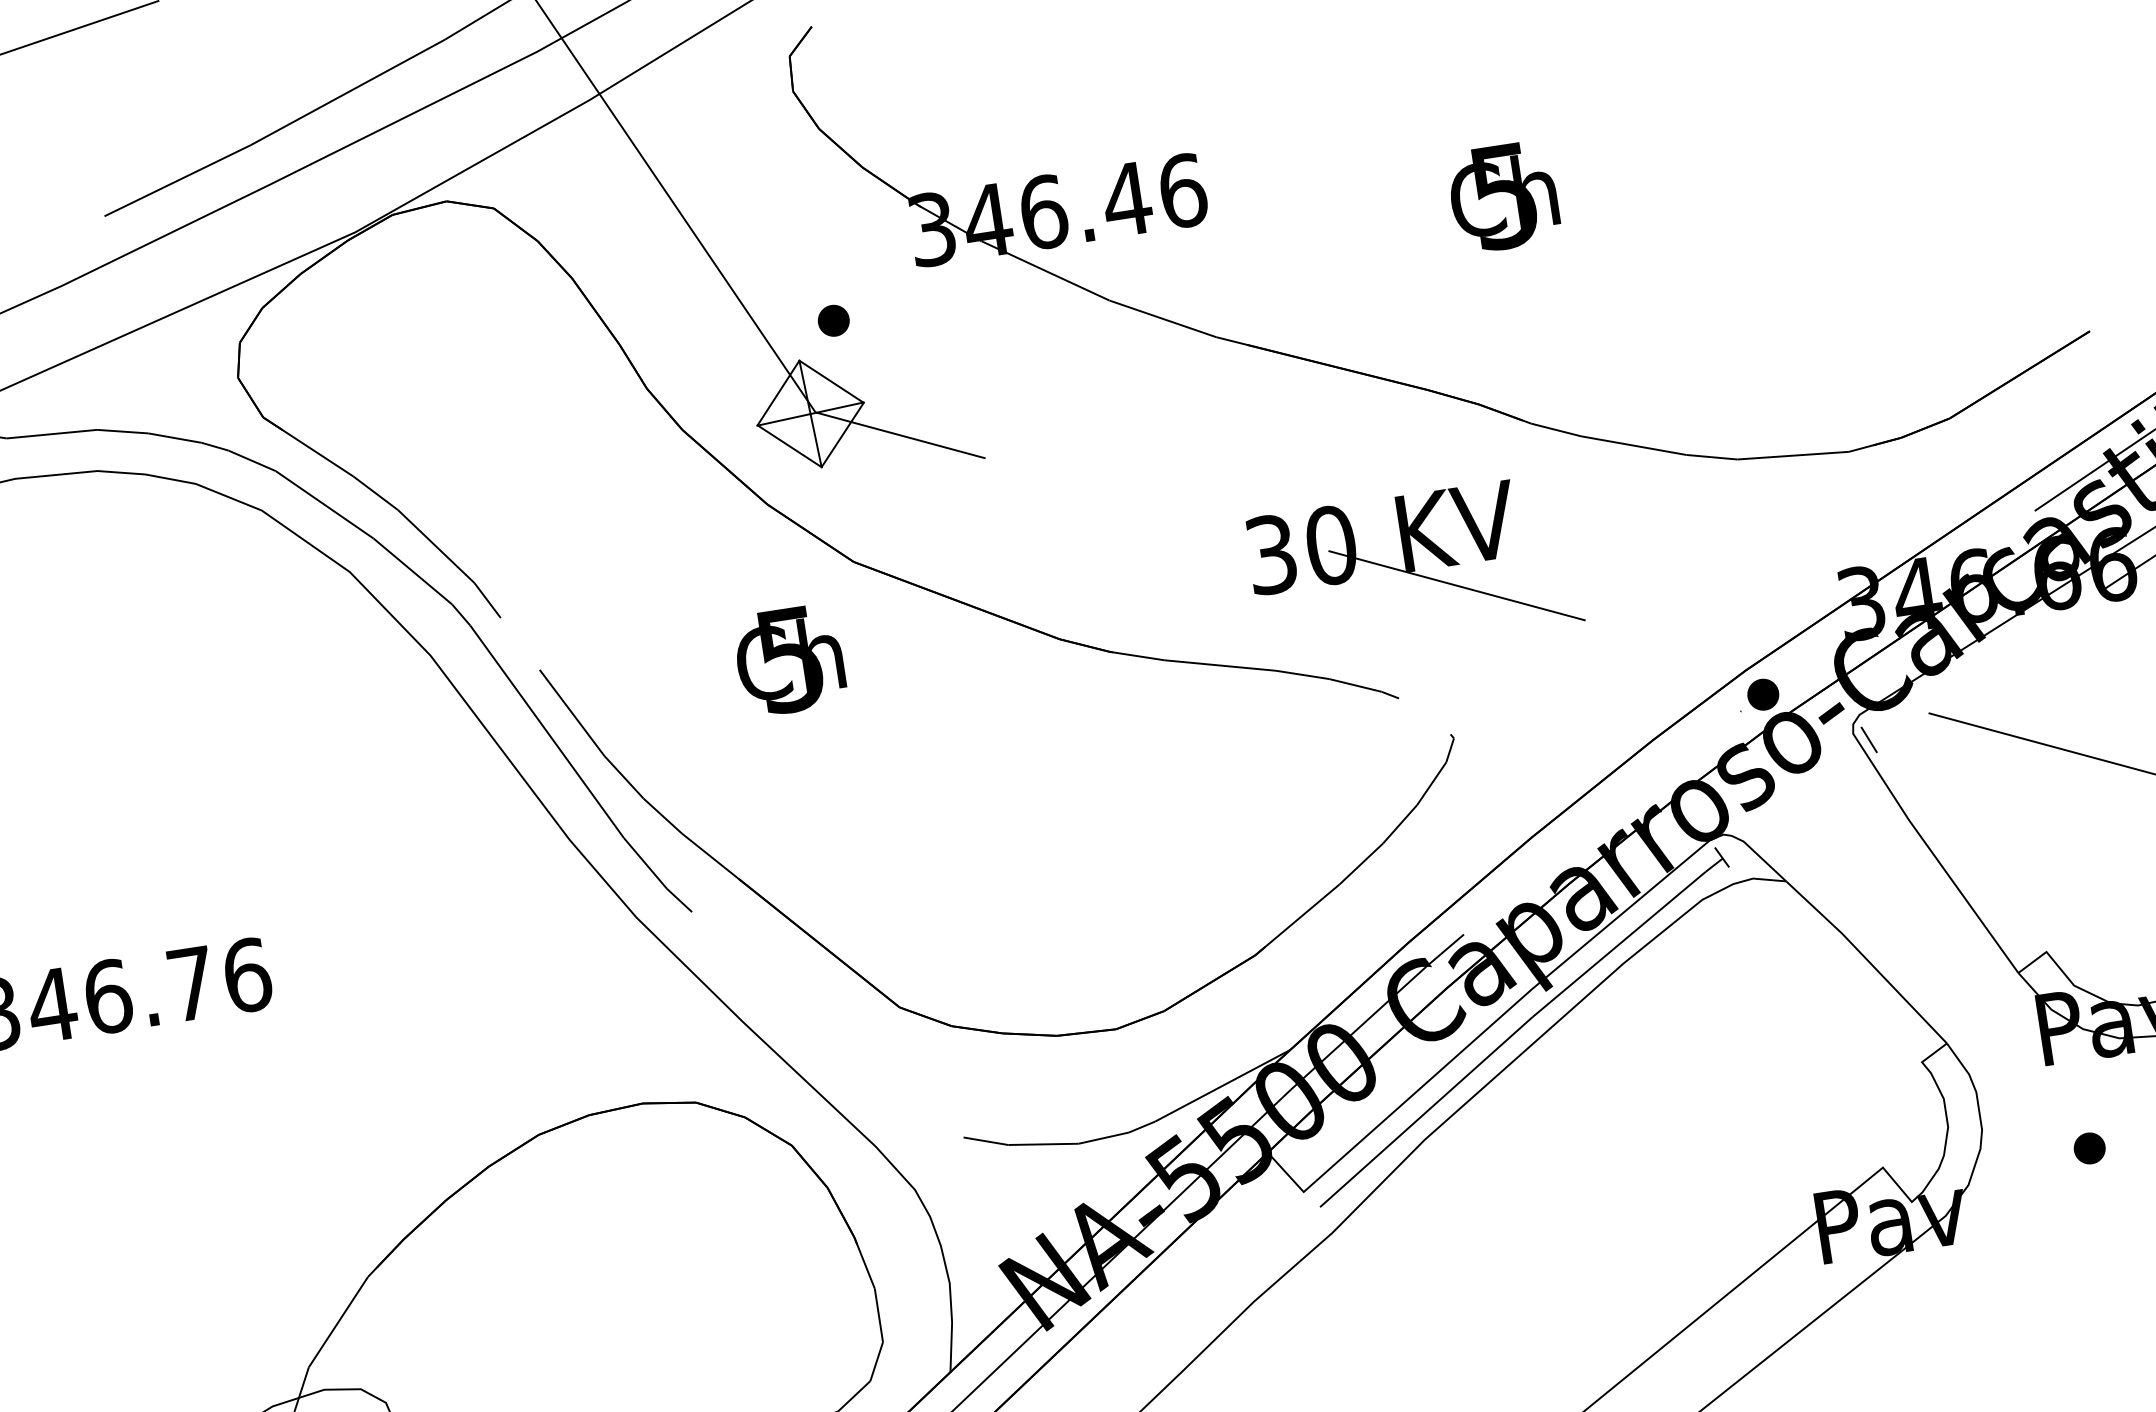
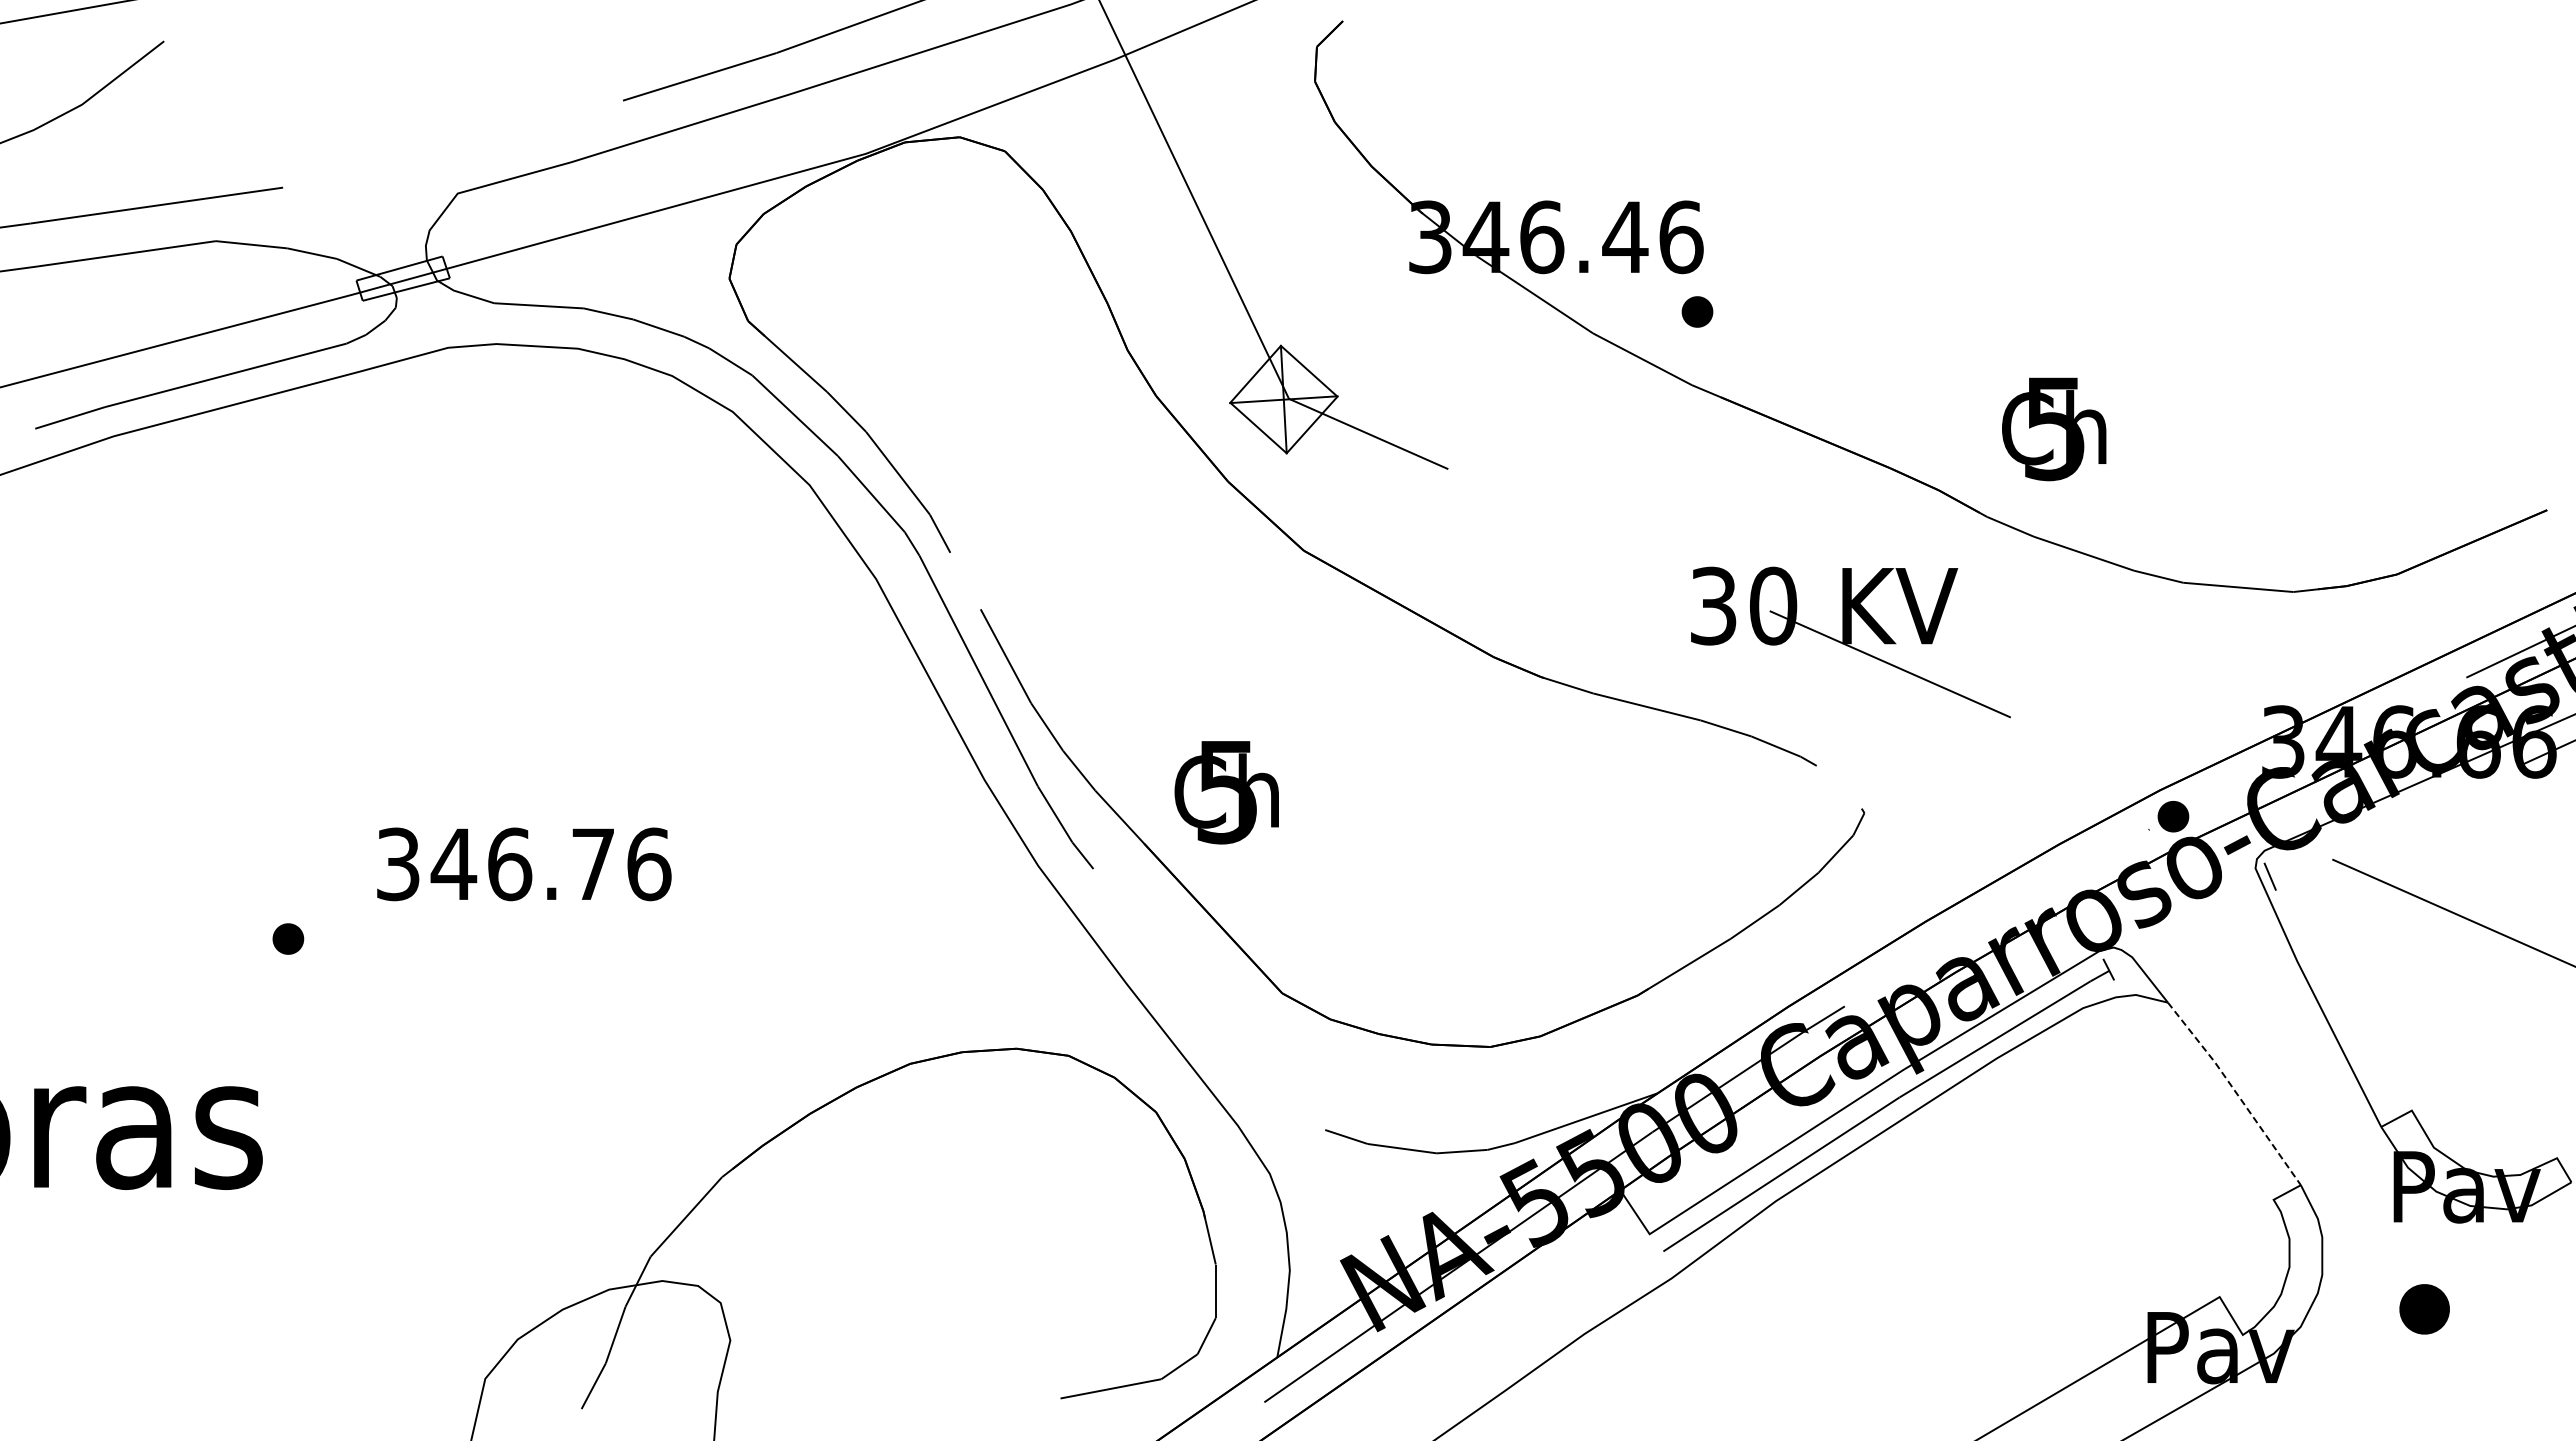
text: (1504, 197) -> (2054, 429), moved
part: (833, 320) -> (1697, 311), moved
text: (789, 660) -> (1226, 792), moved
line: (1867, 960) -> (2235, 1092), solid -> dashed
part: (2089, 1147) -> (2424, 1308), size x1.6

